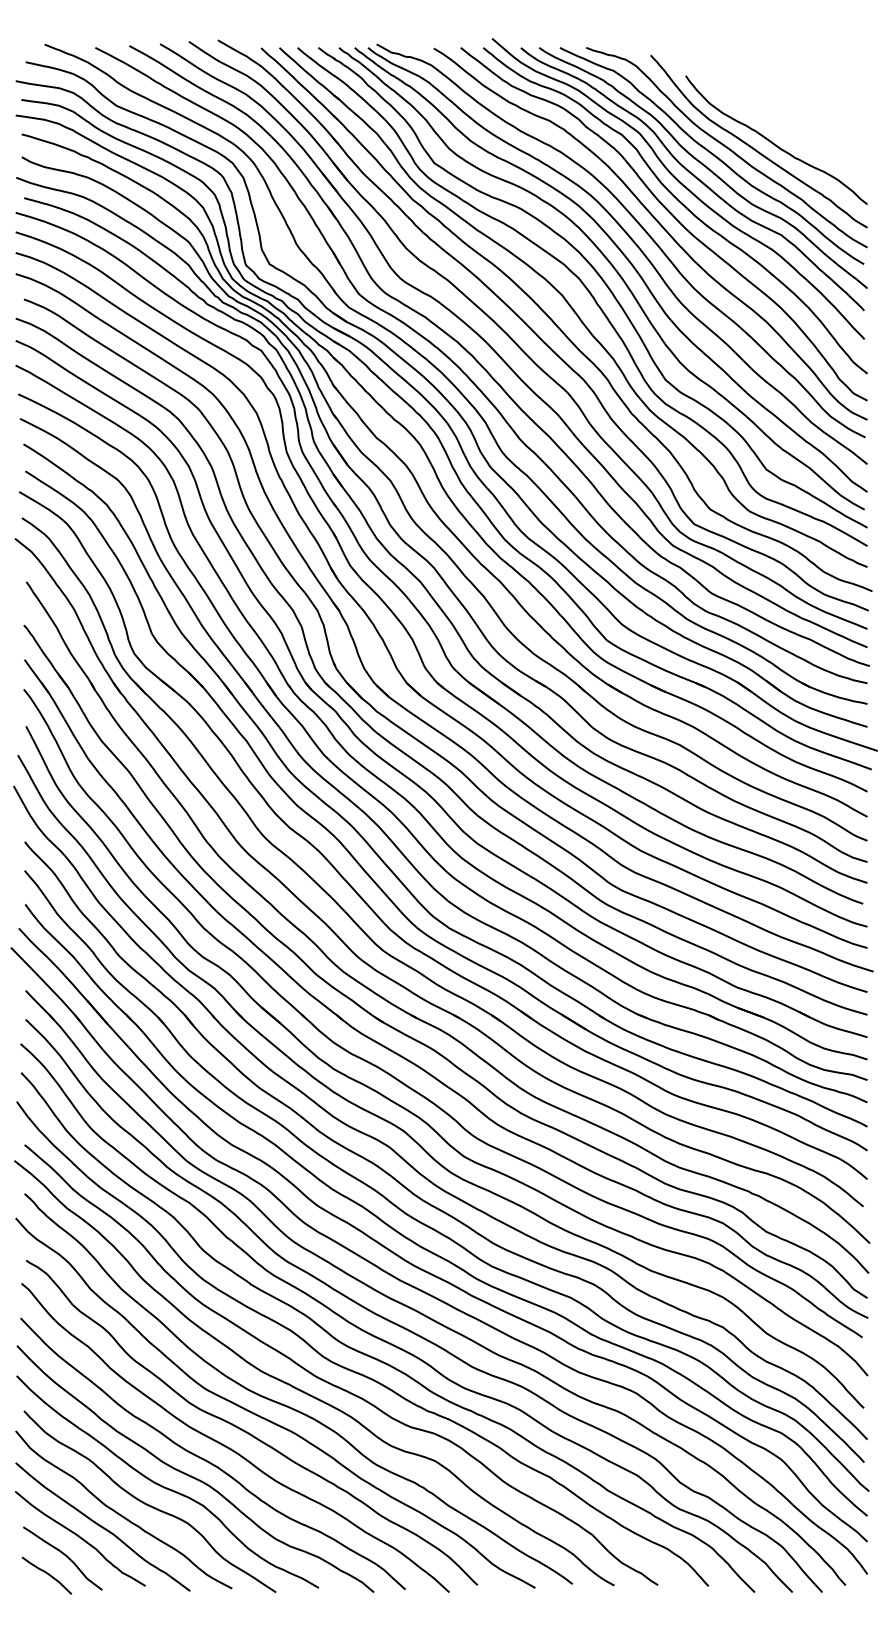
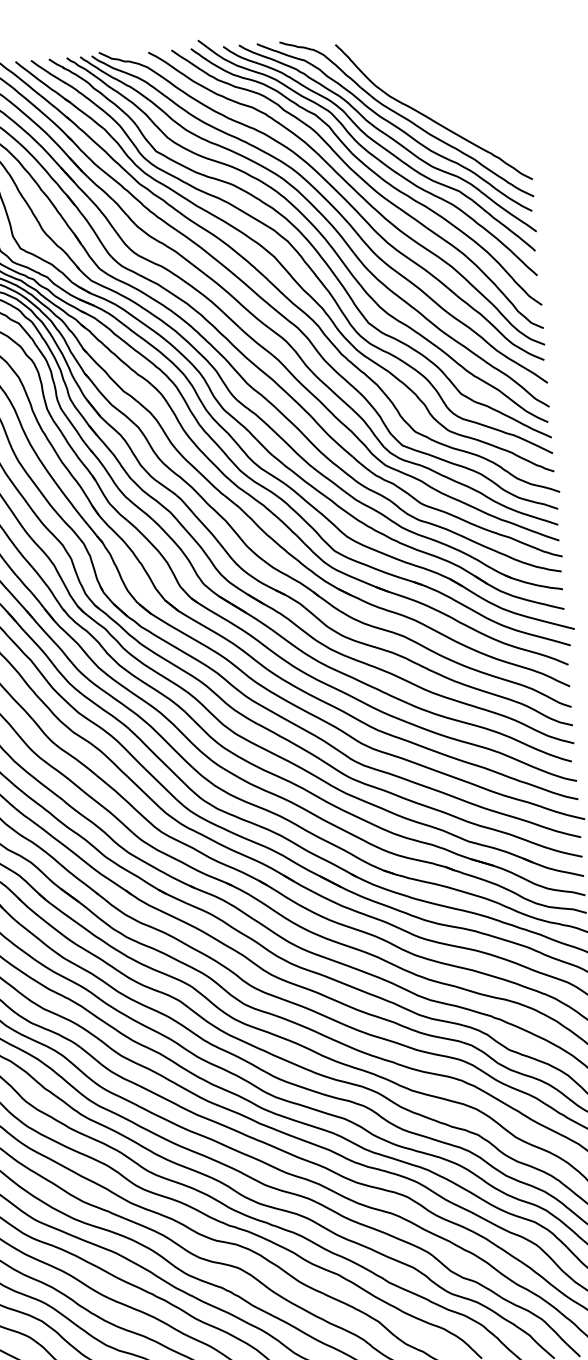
curve: (773, 142) -> (446, 112), removed

